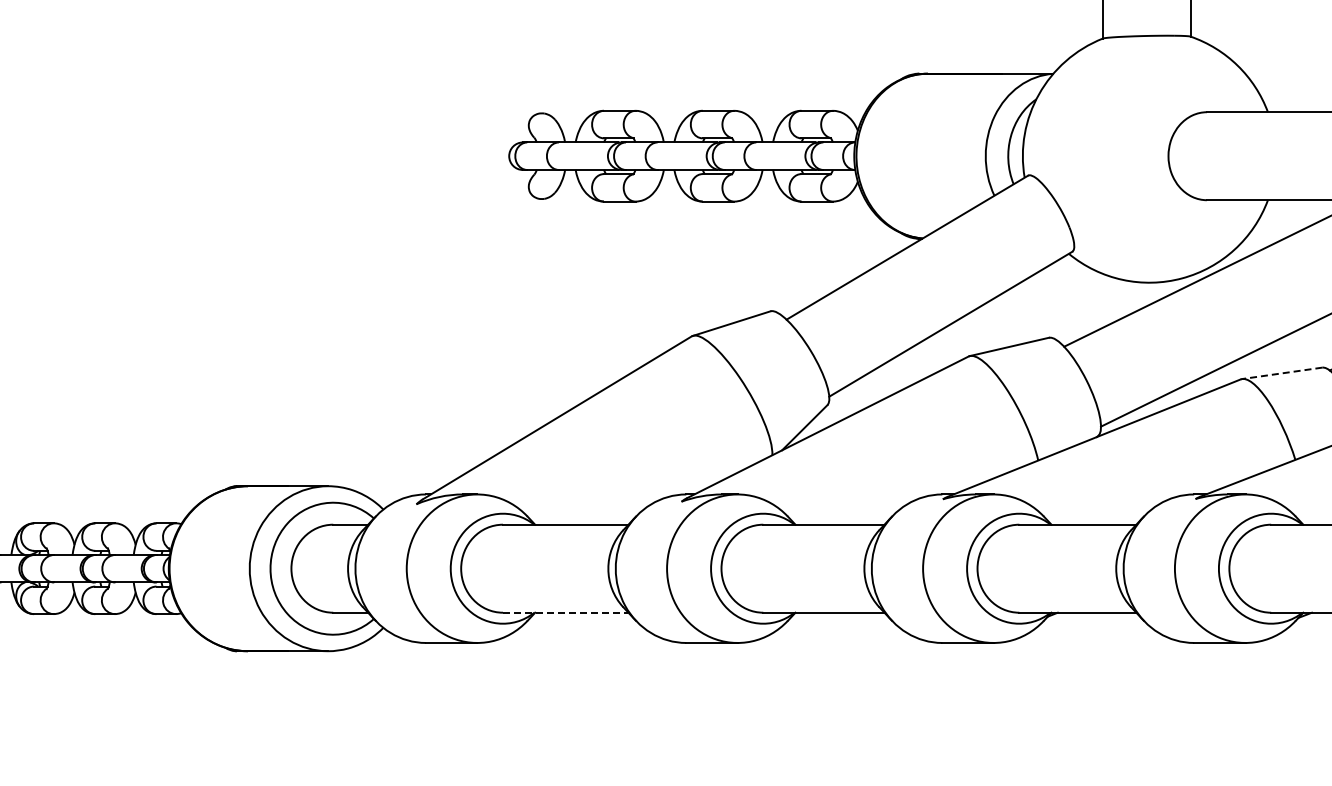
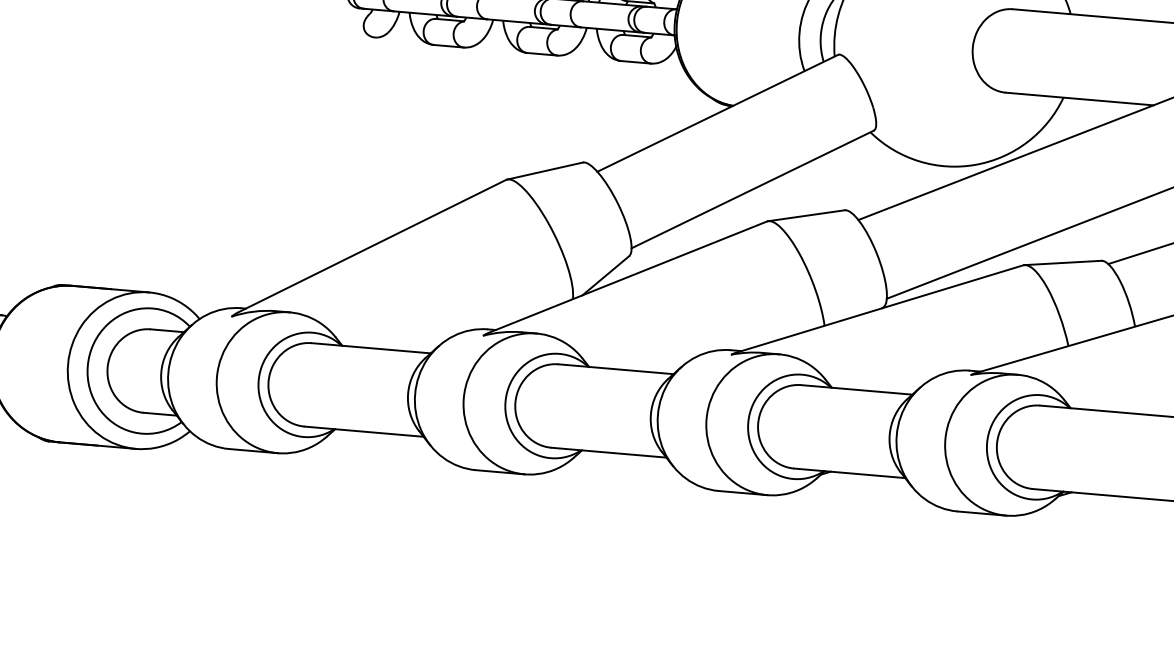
line: (1281, 373) -> (1062, 263), dashed -> solid
line: (565, 612) -> (363, 431), dashed -> solid

